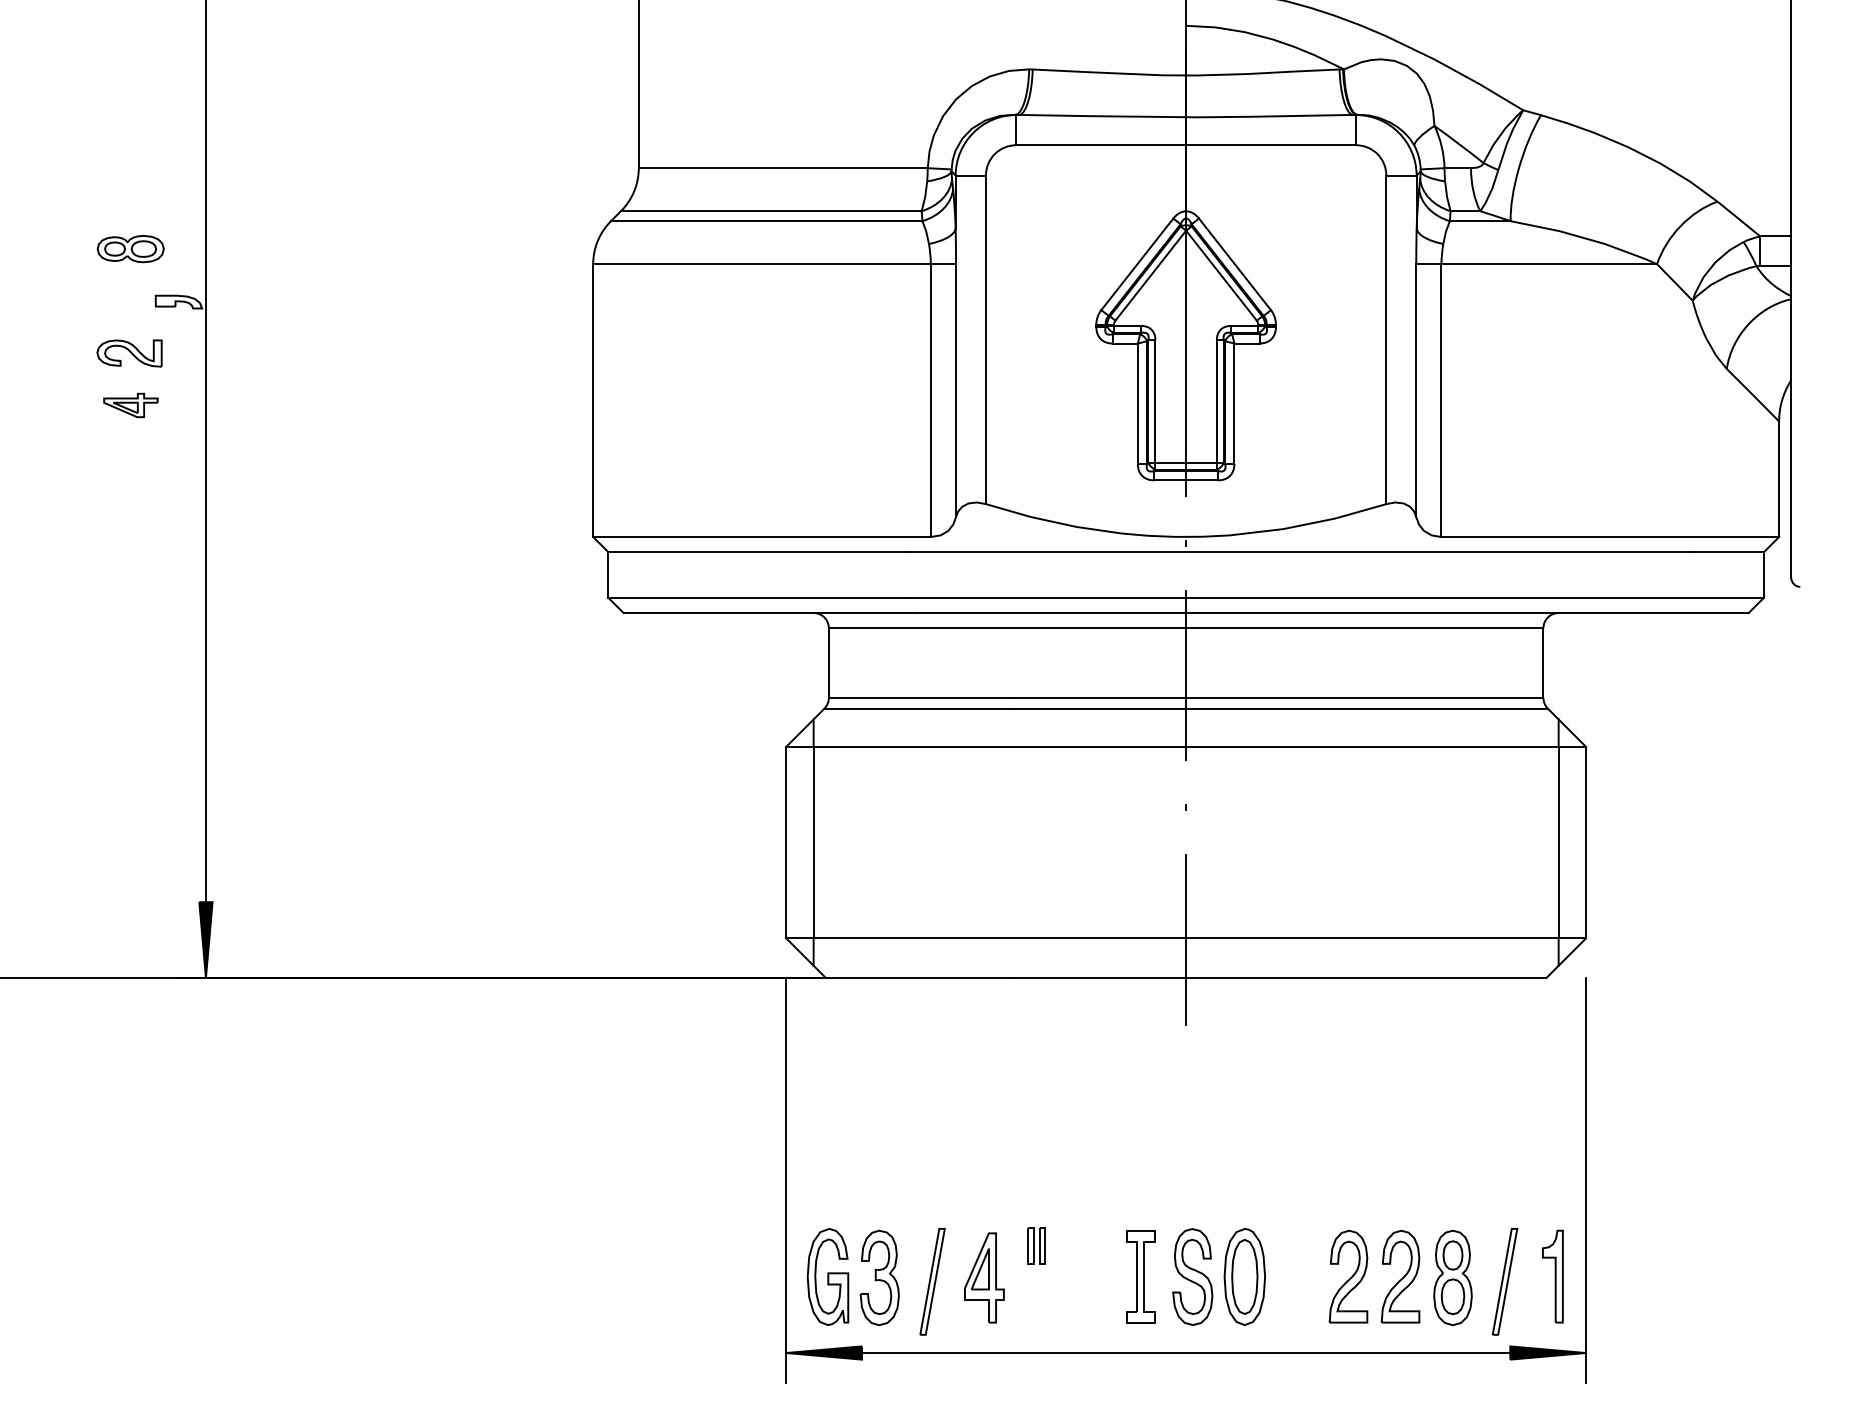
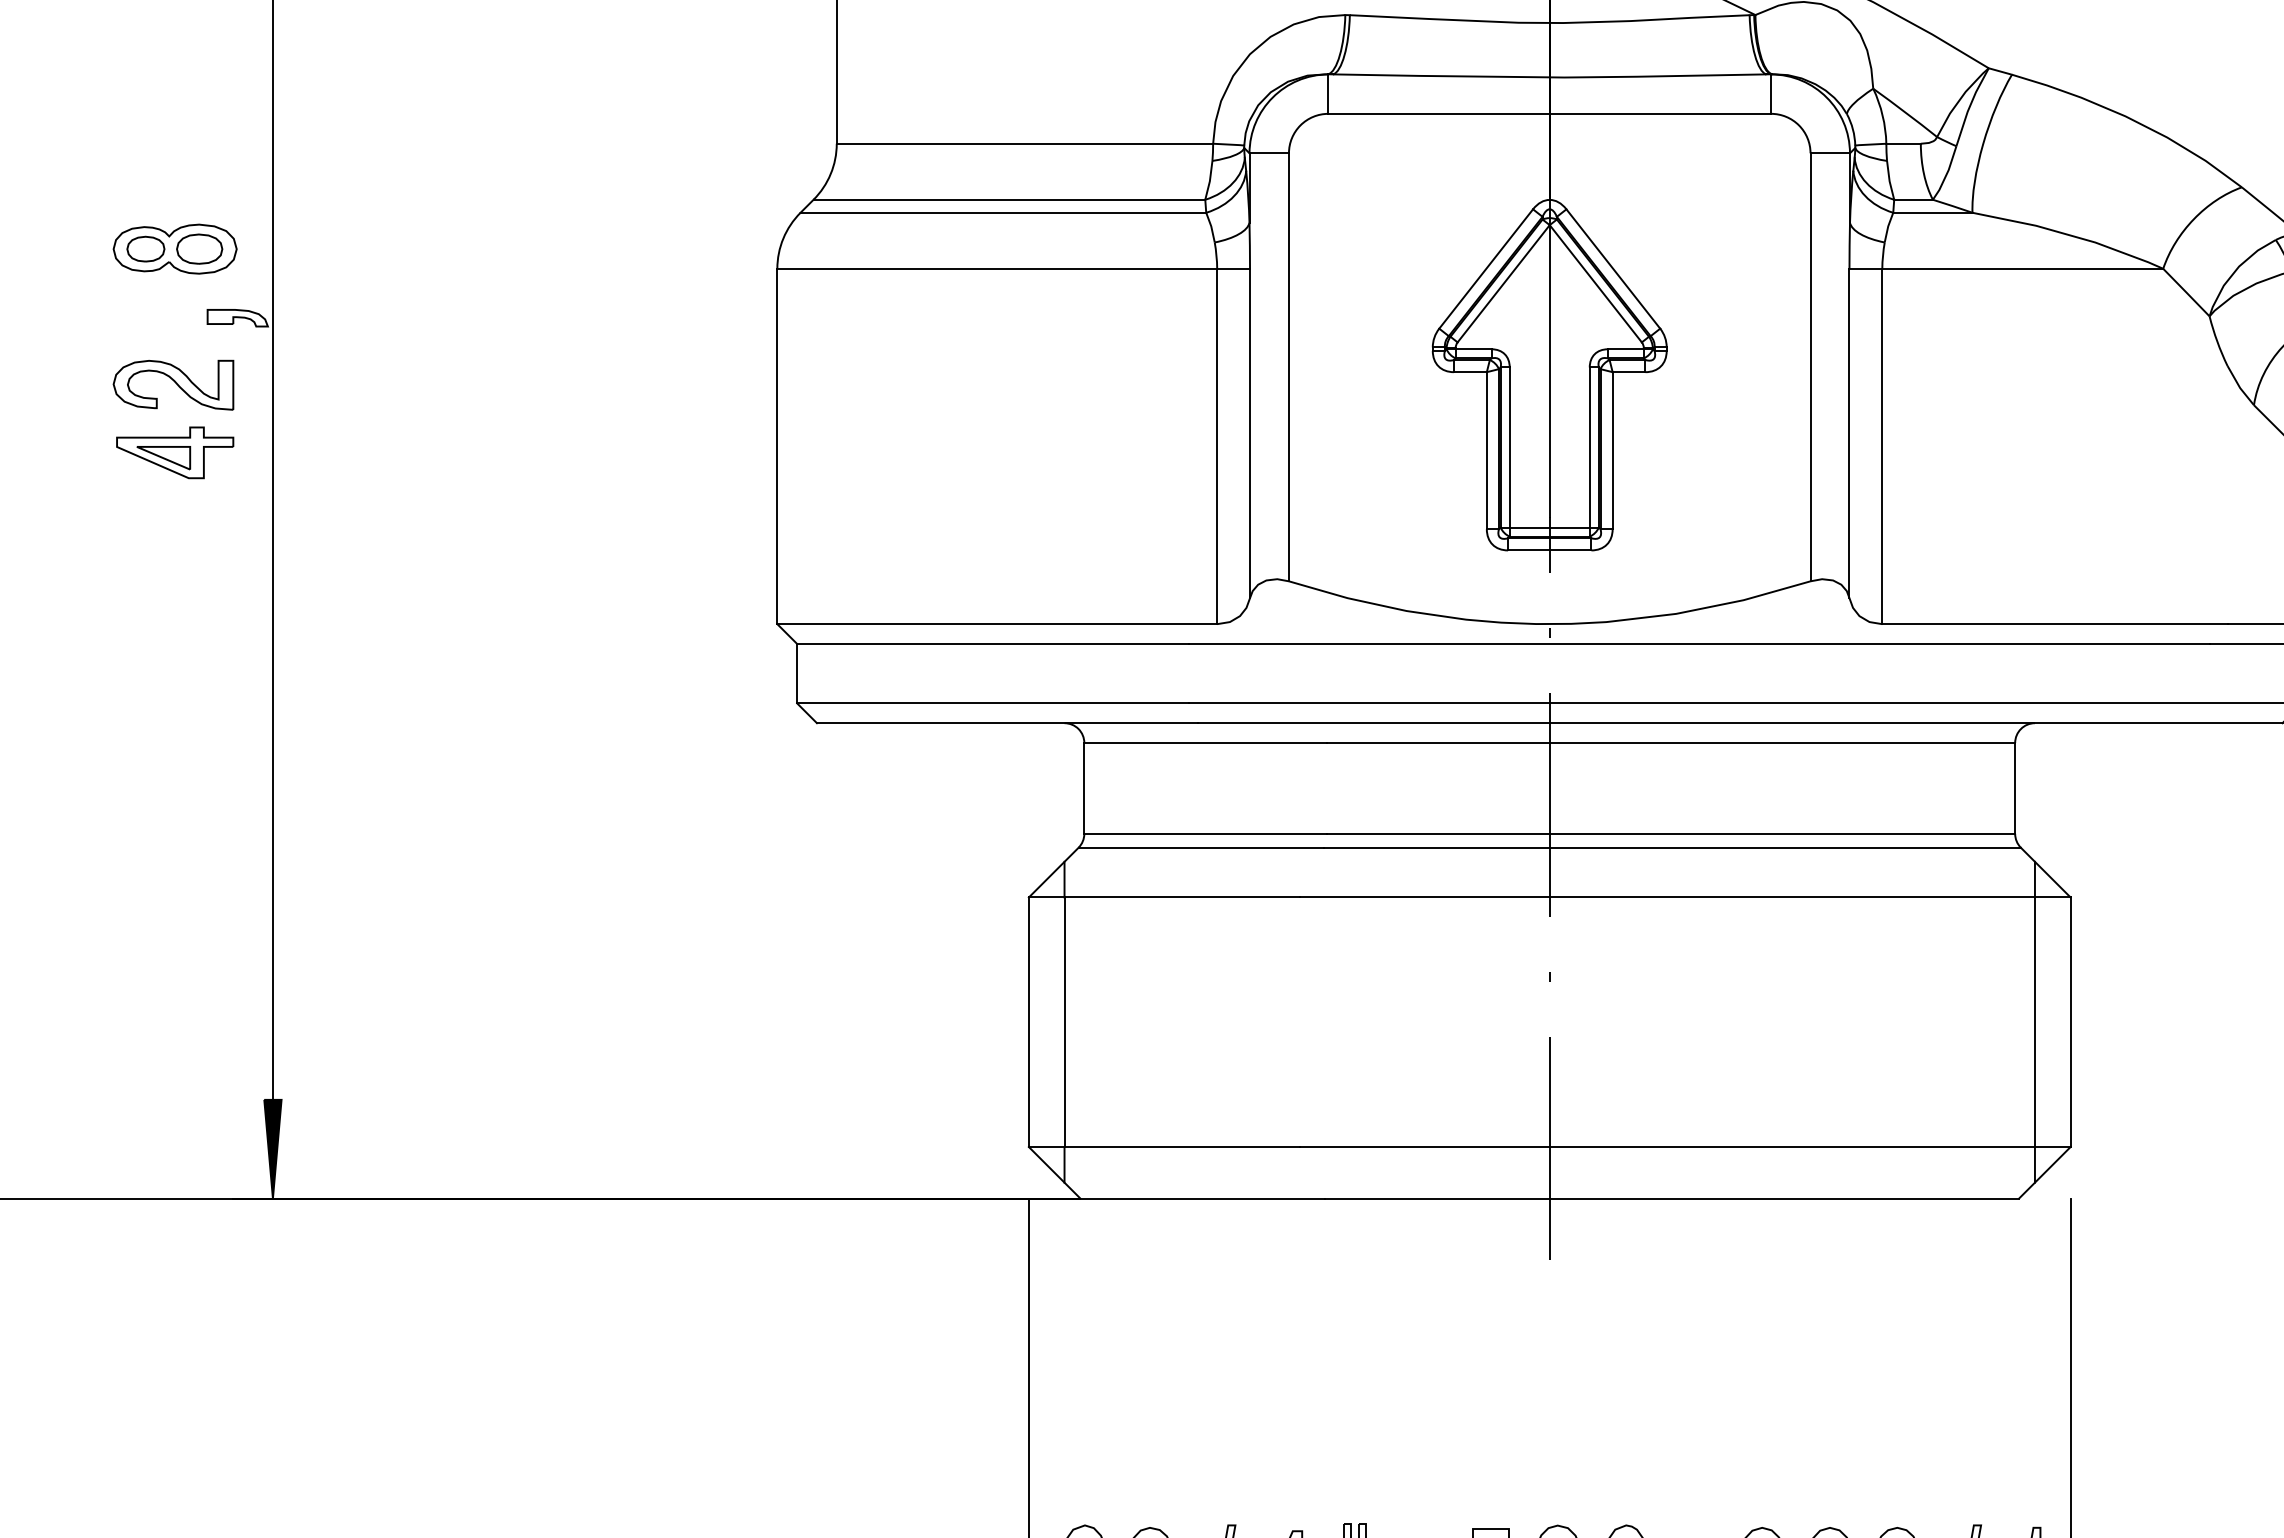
part: (130, 248) -> (174, 248), size x1.43
part: (129, 353) -> (173, 385), size x1.43
part: (130, 405) -> (174, 452), size x1.67

